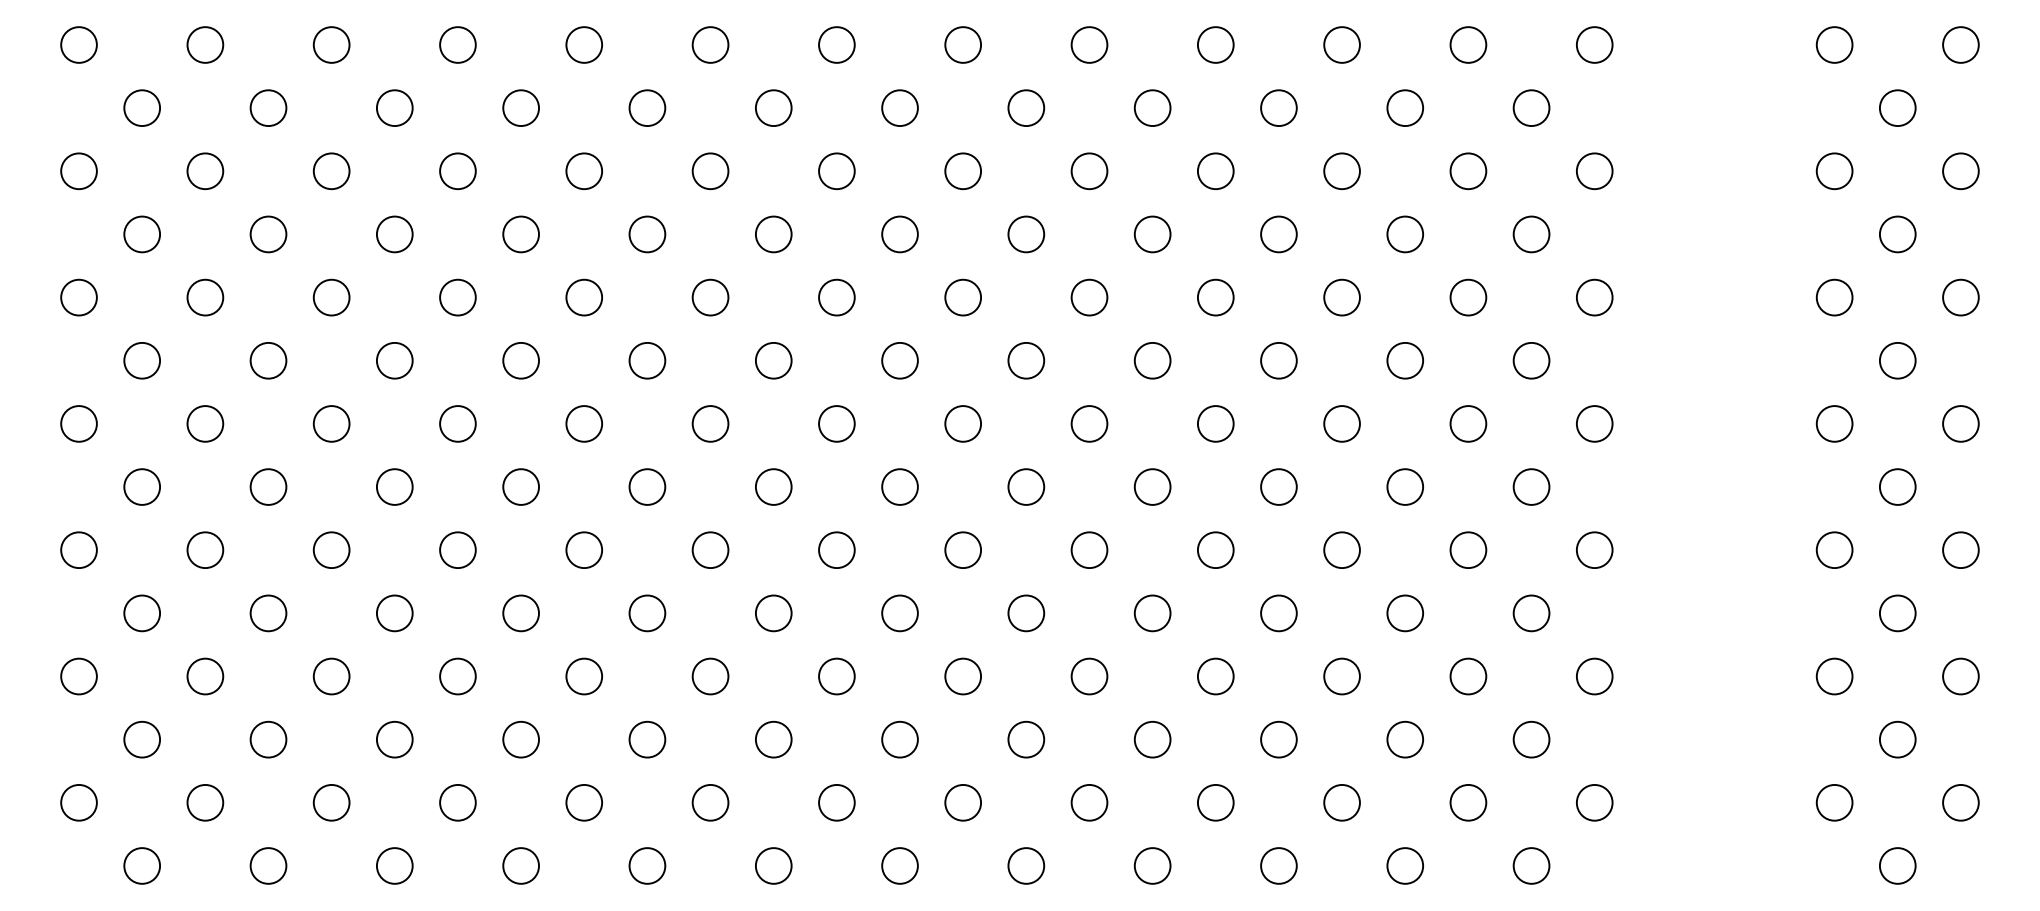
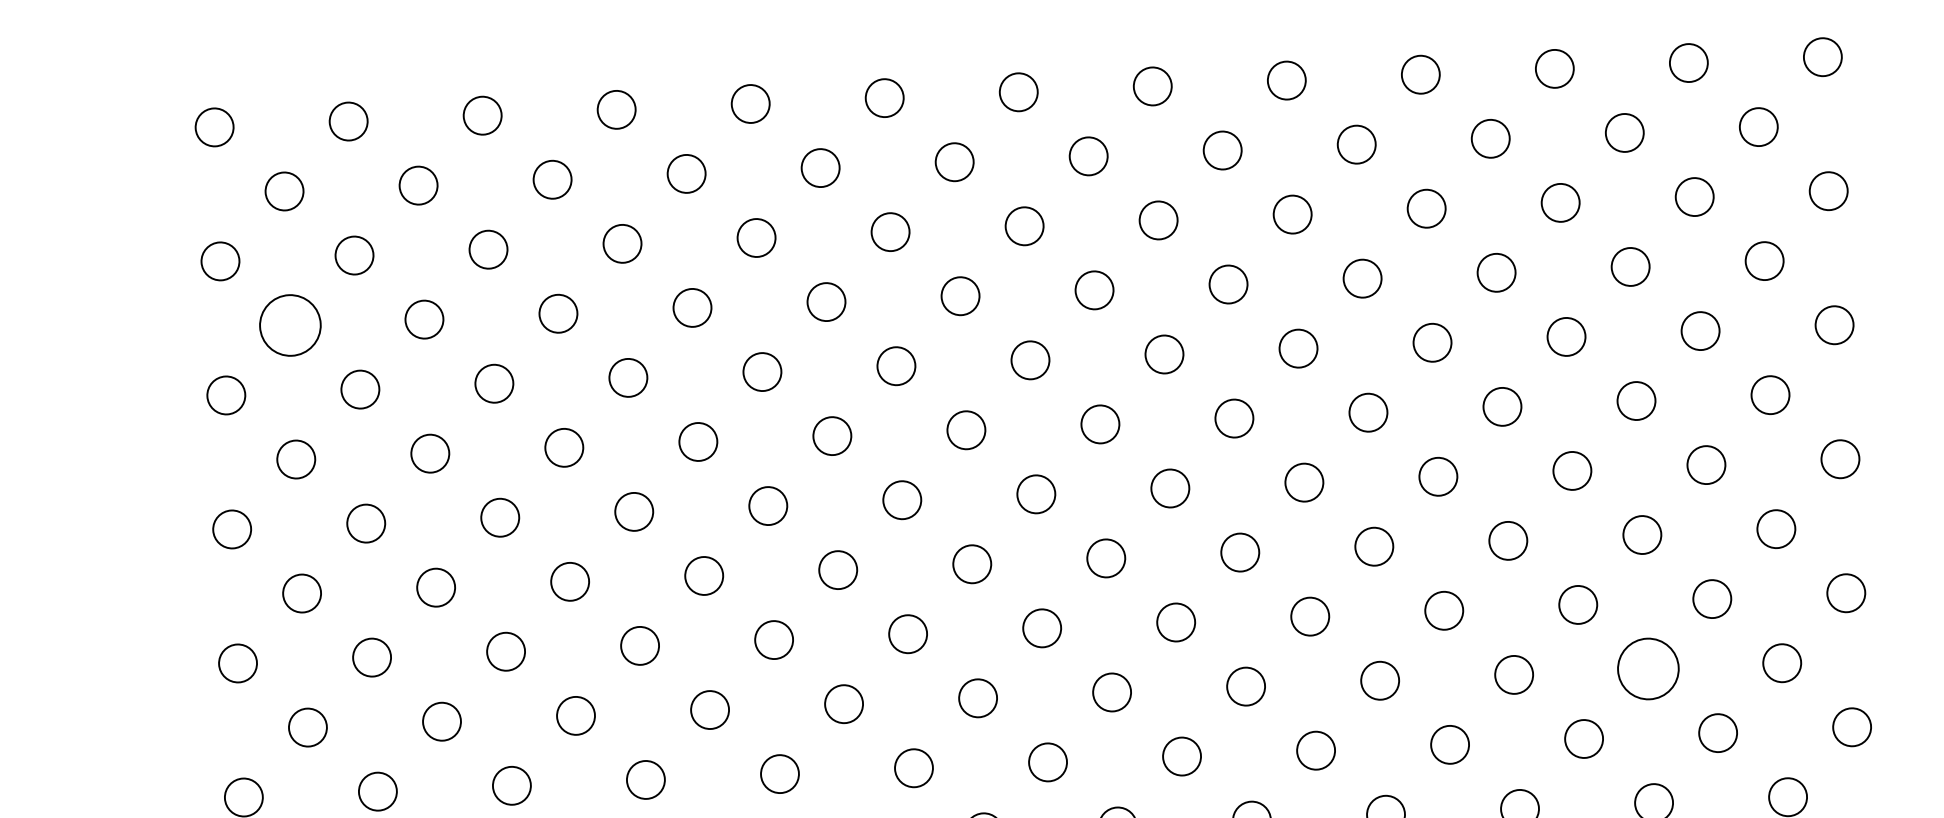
circle: (142, 234) -> (290, 325), size x1.6
circle: (1404, 613) -> (1647, 669), size x1.6

